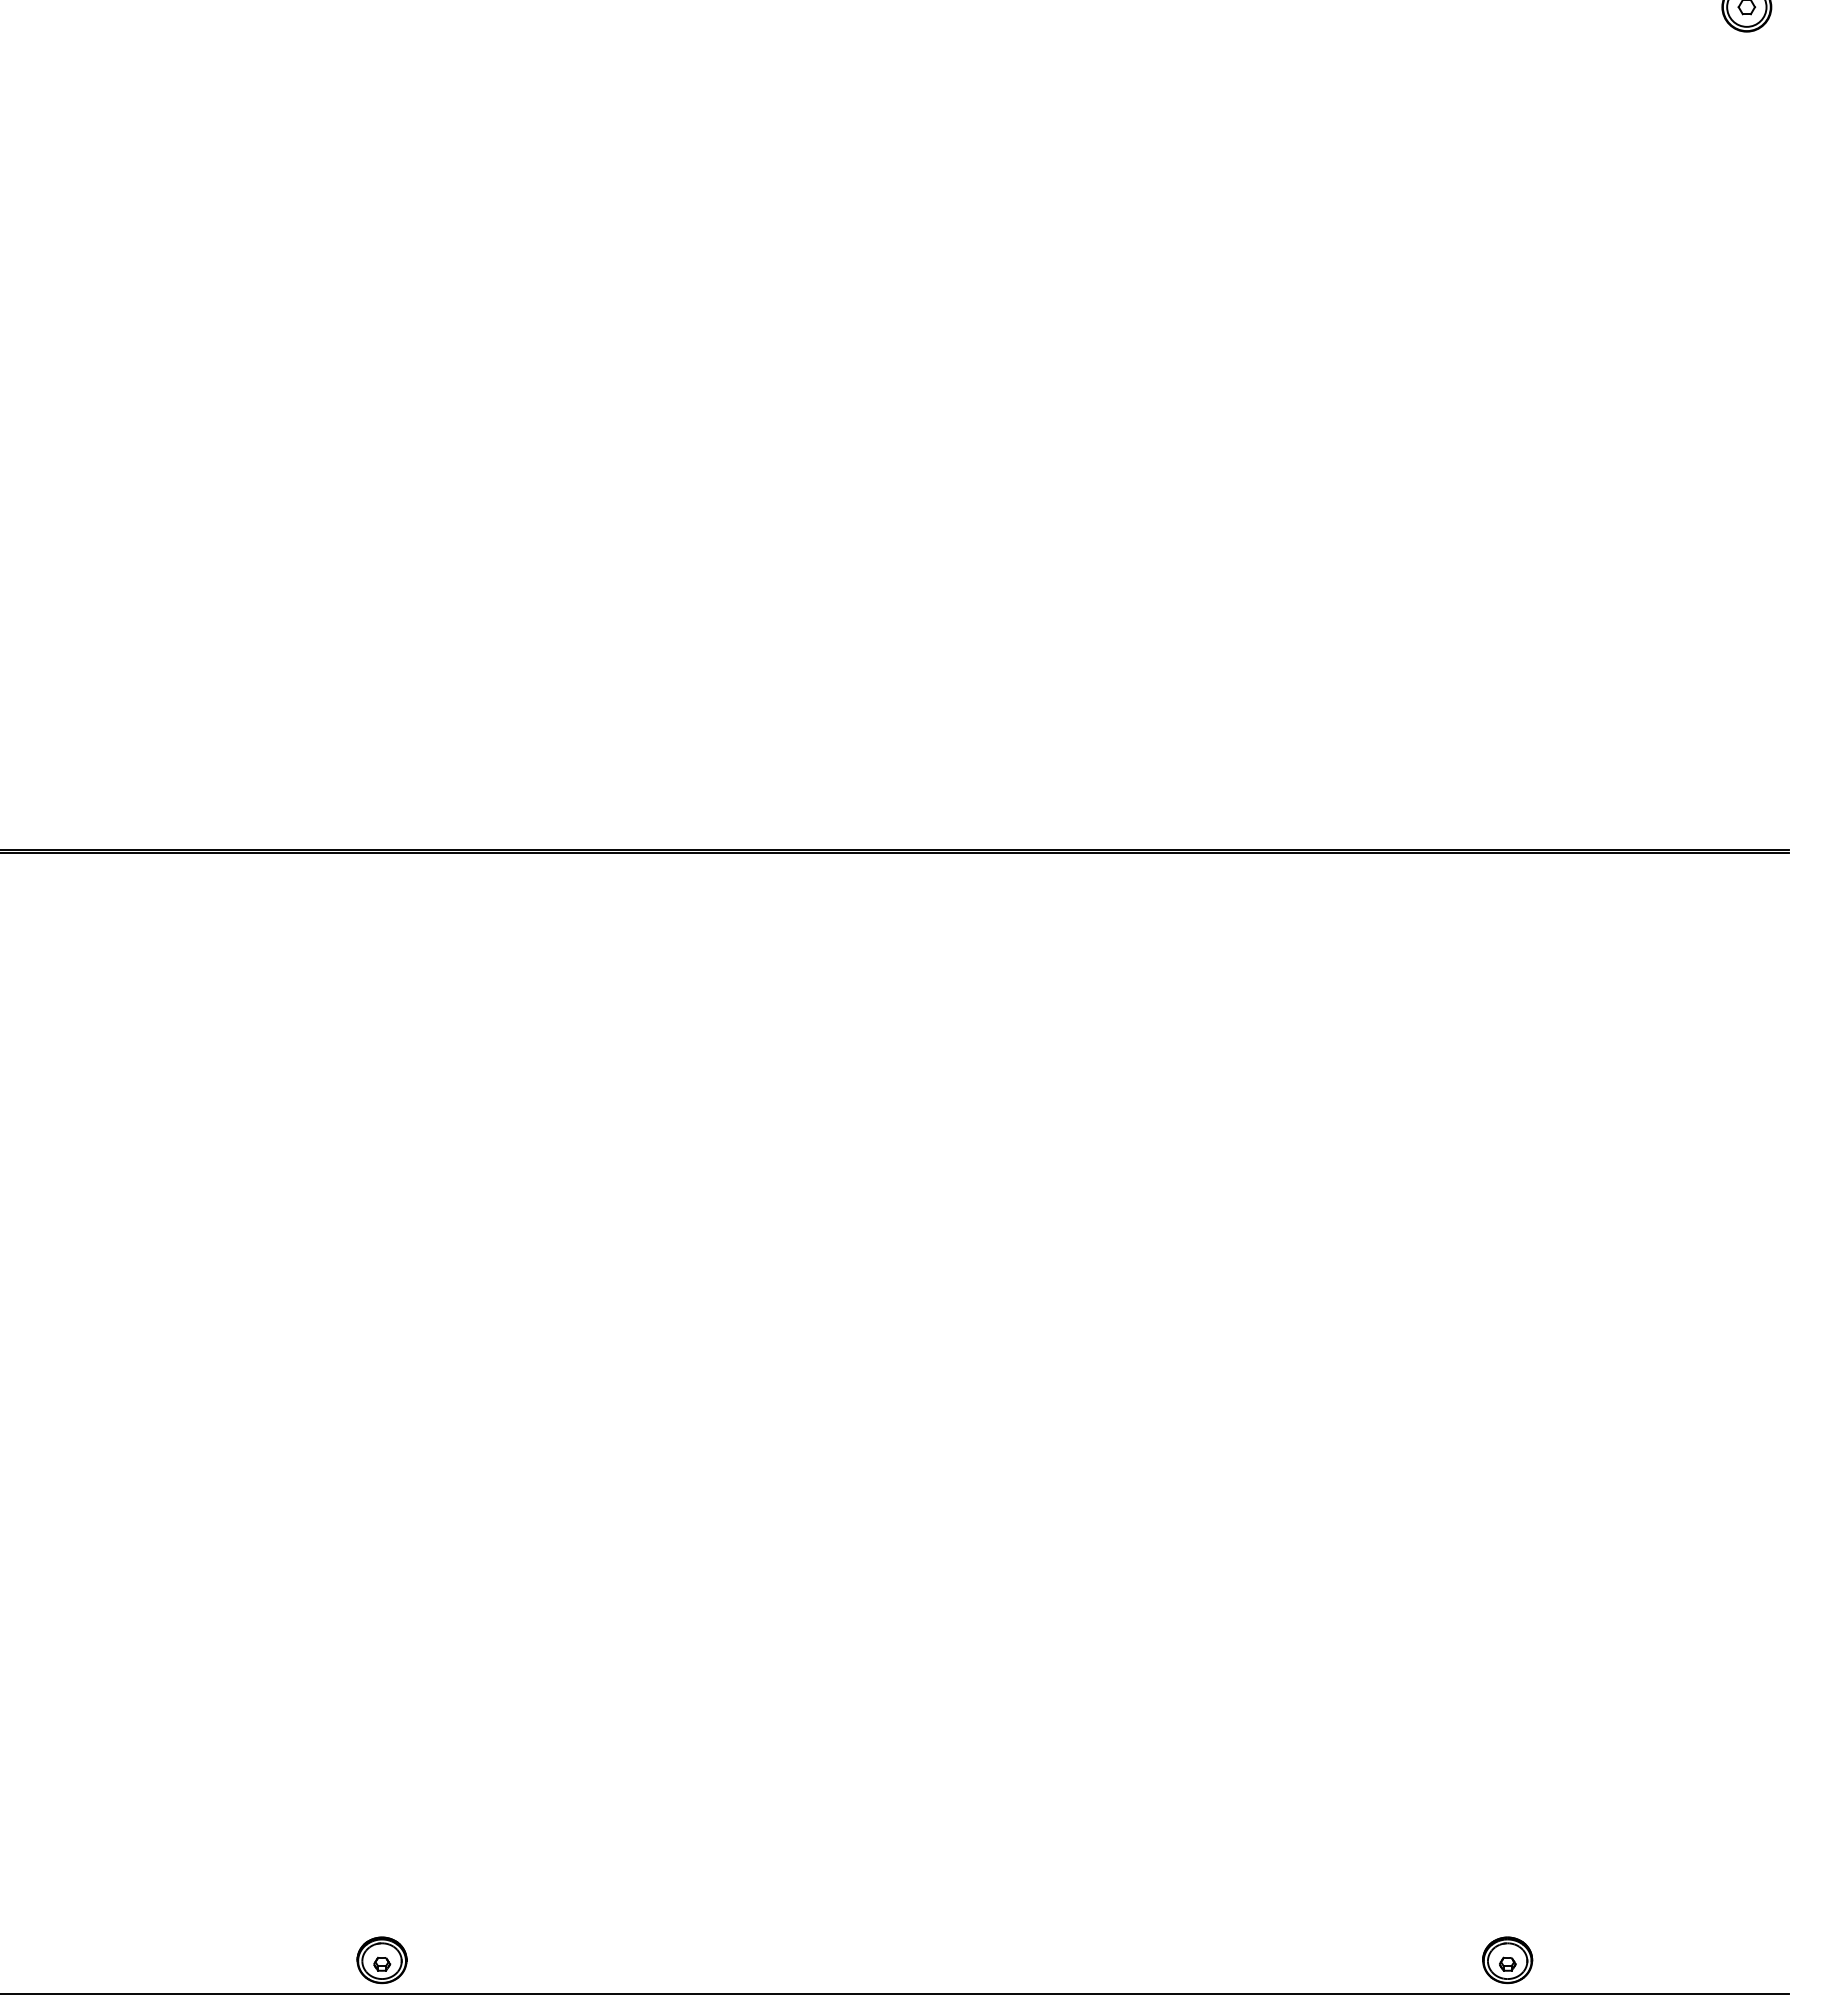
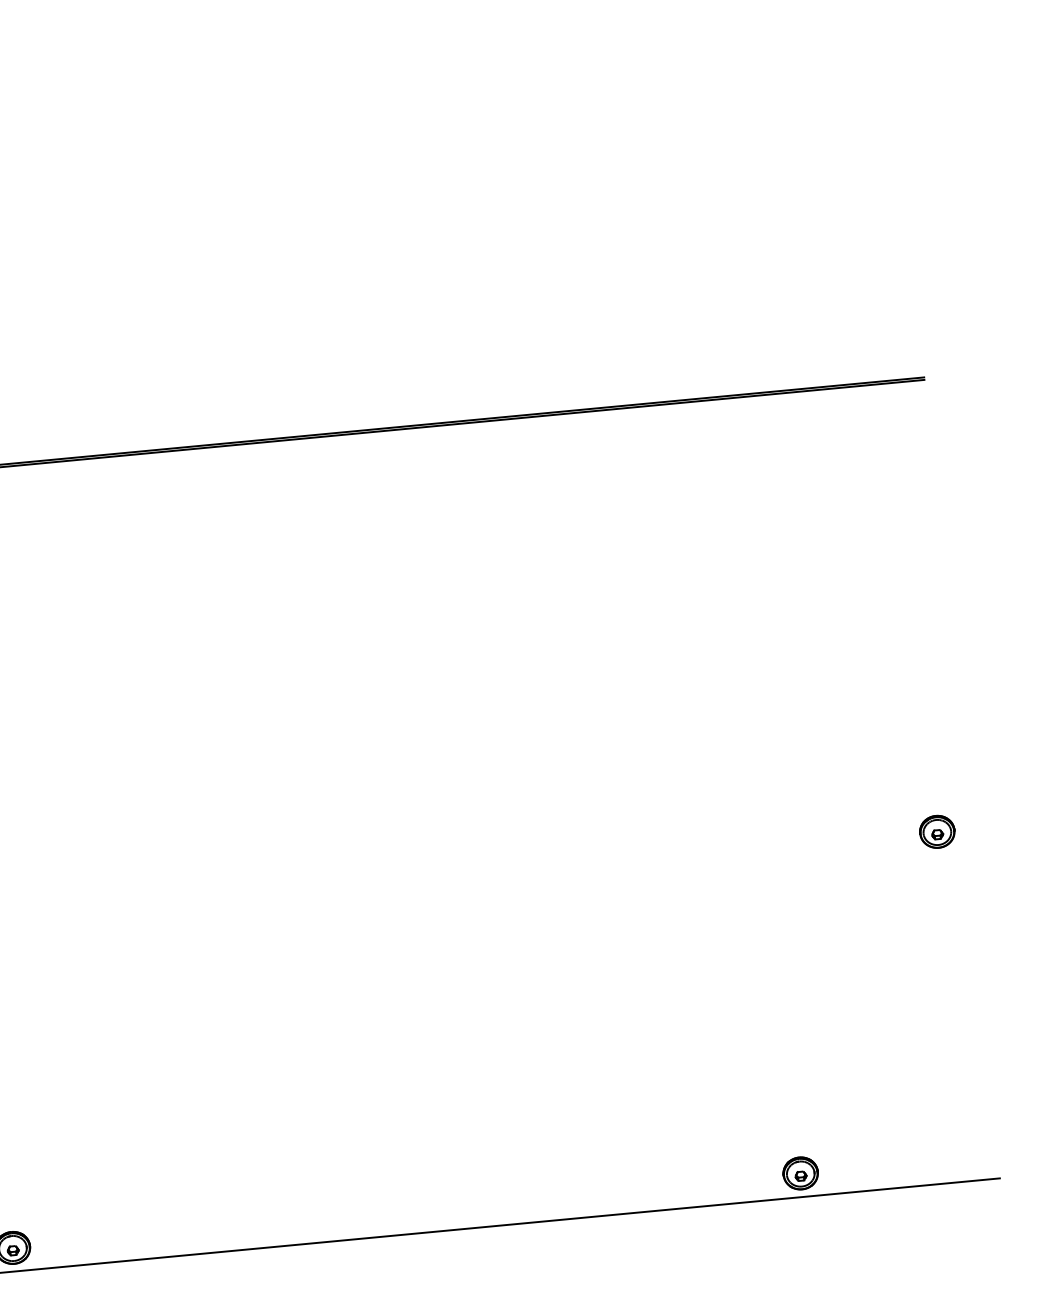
part: (1746, 1494) -> (937, 831), added

